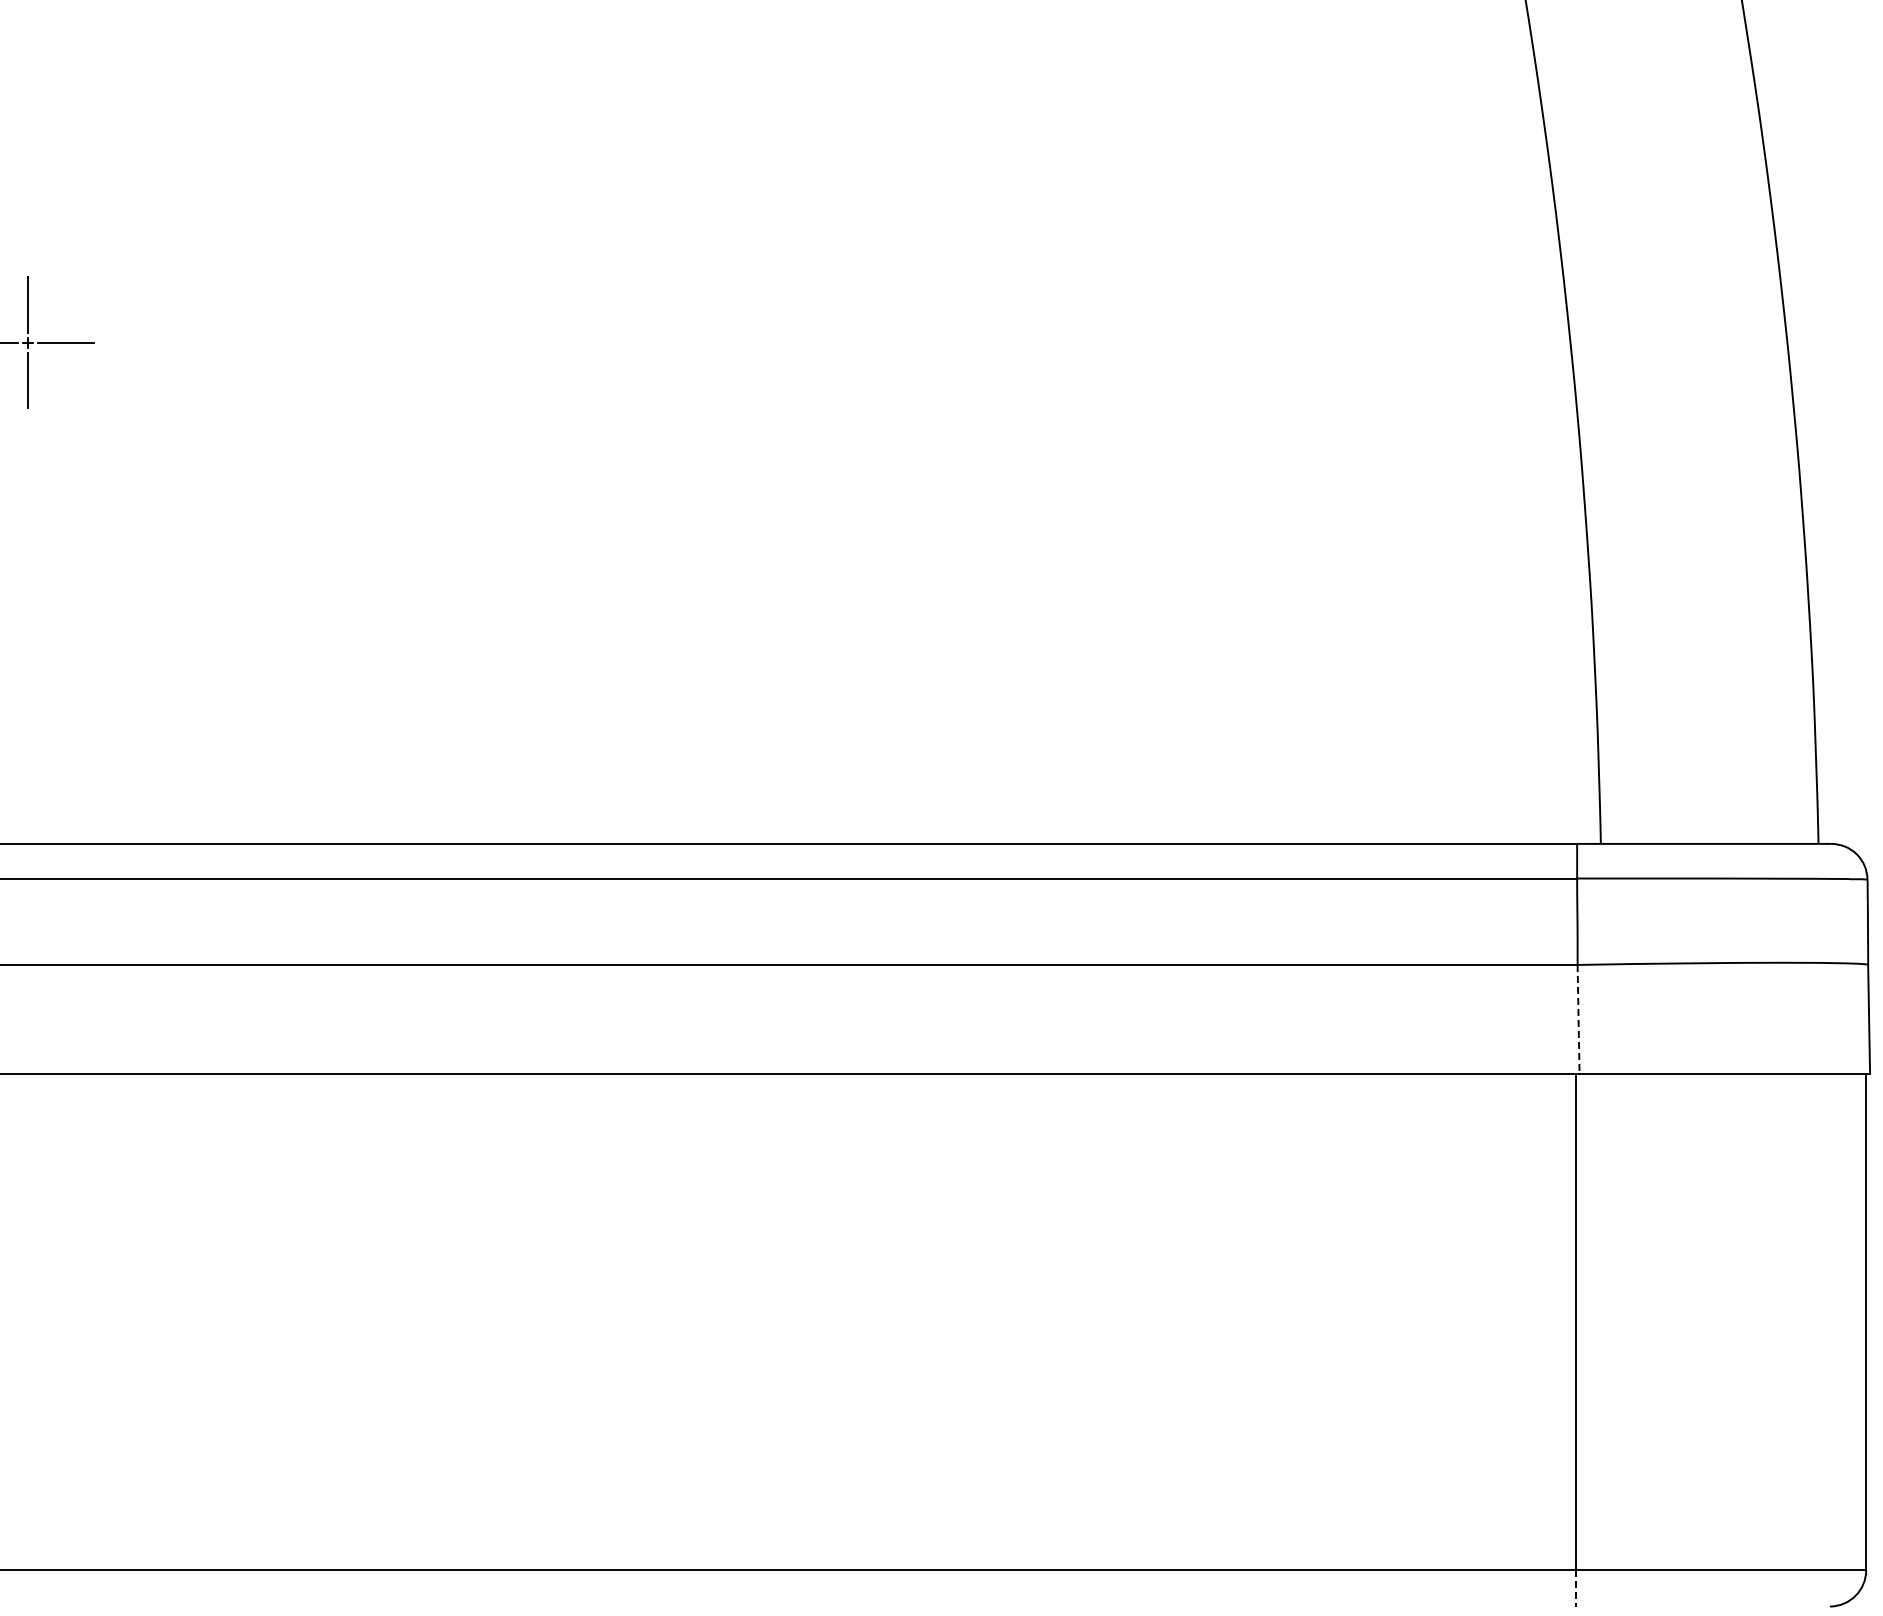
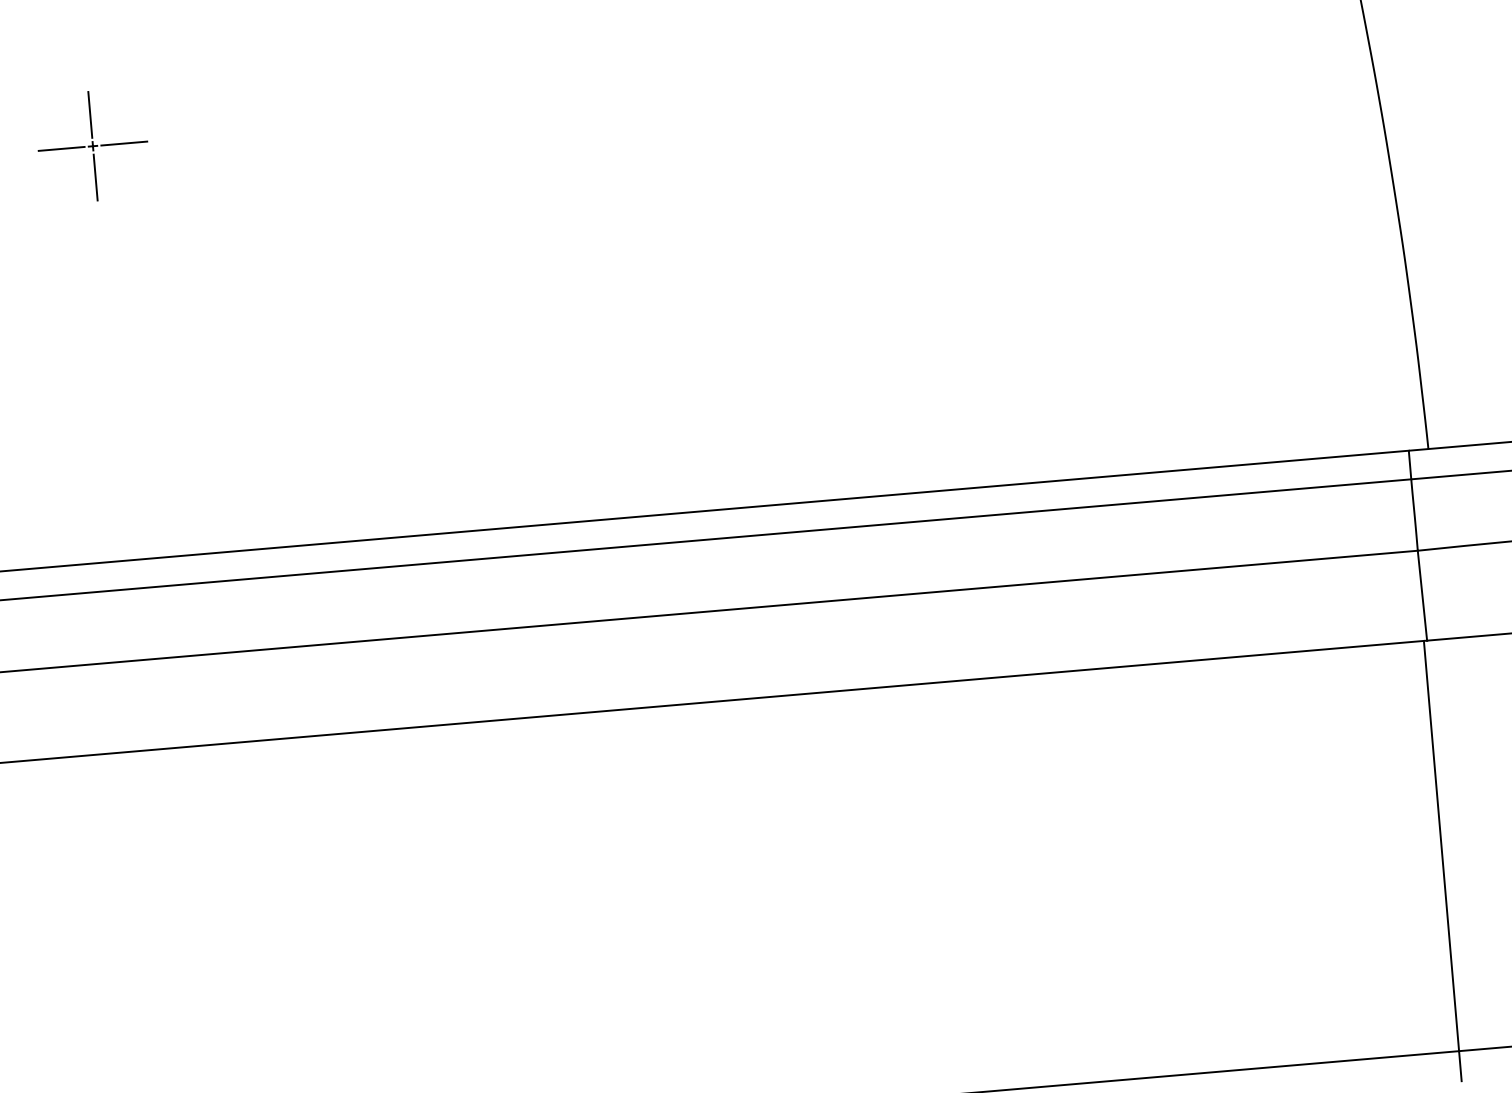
line: (1578, 1019) -> (1422, 595), dashed -> solid
line: (1575, 1588) -> (1460, 1066), dashed -> solid

